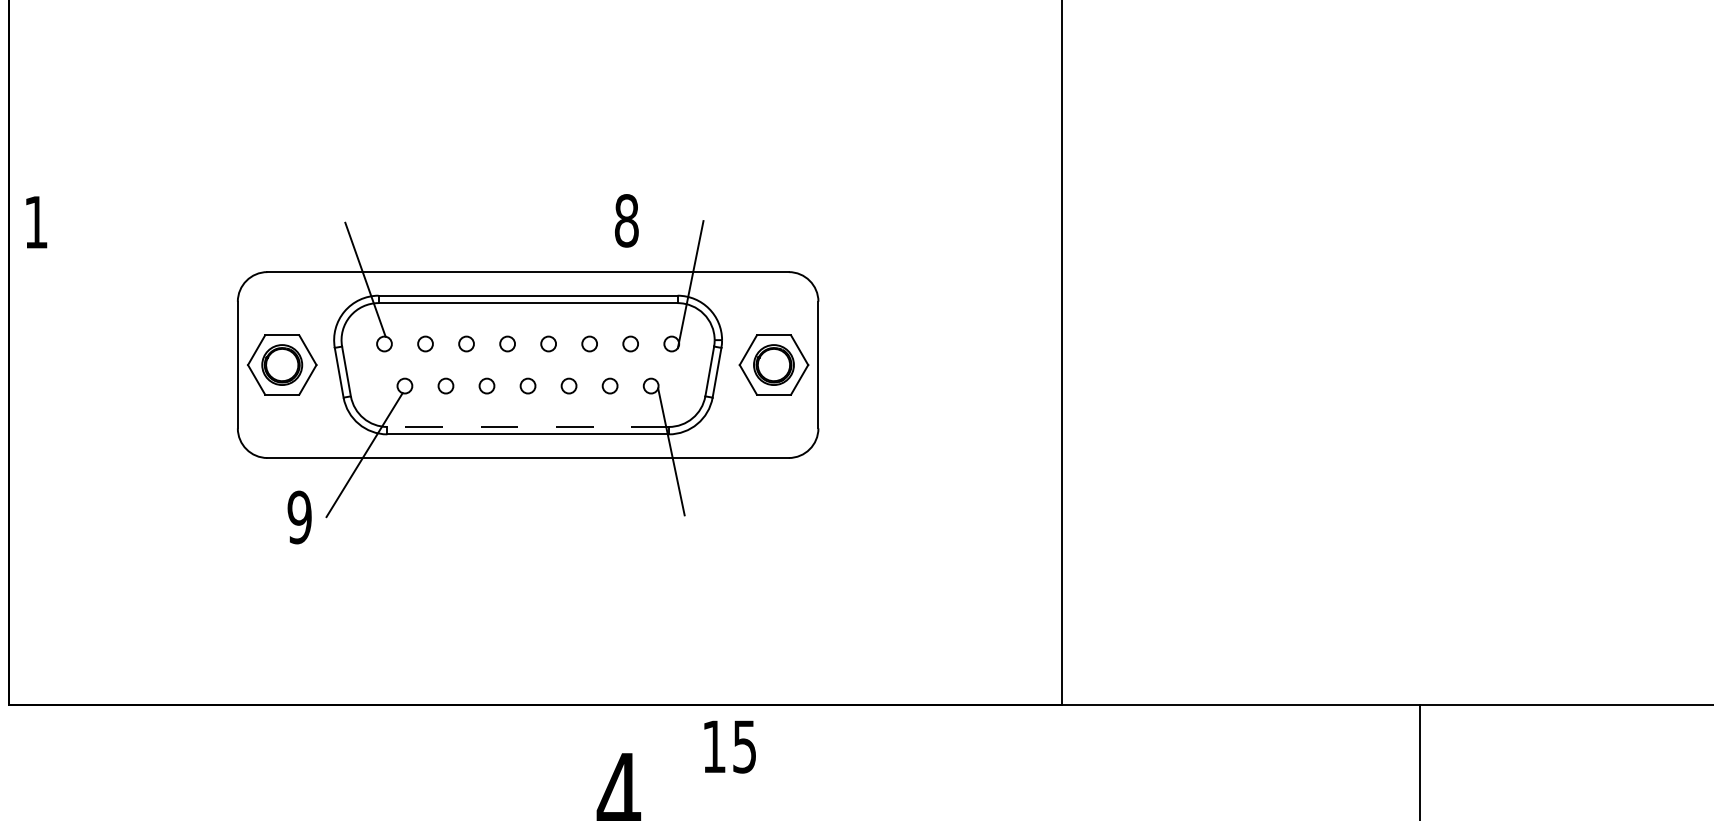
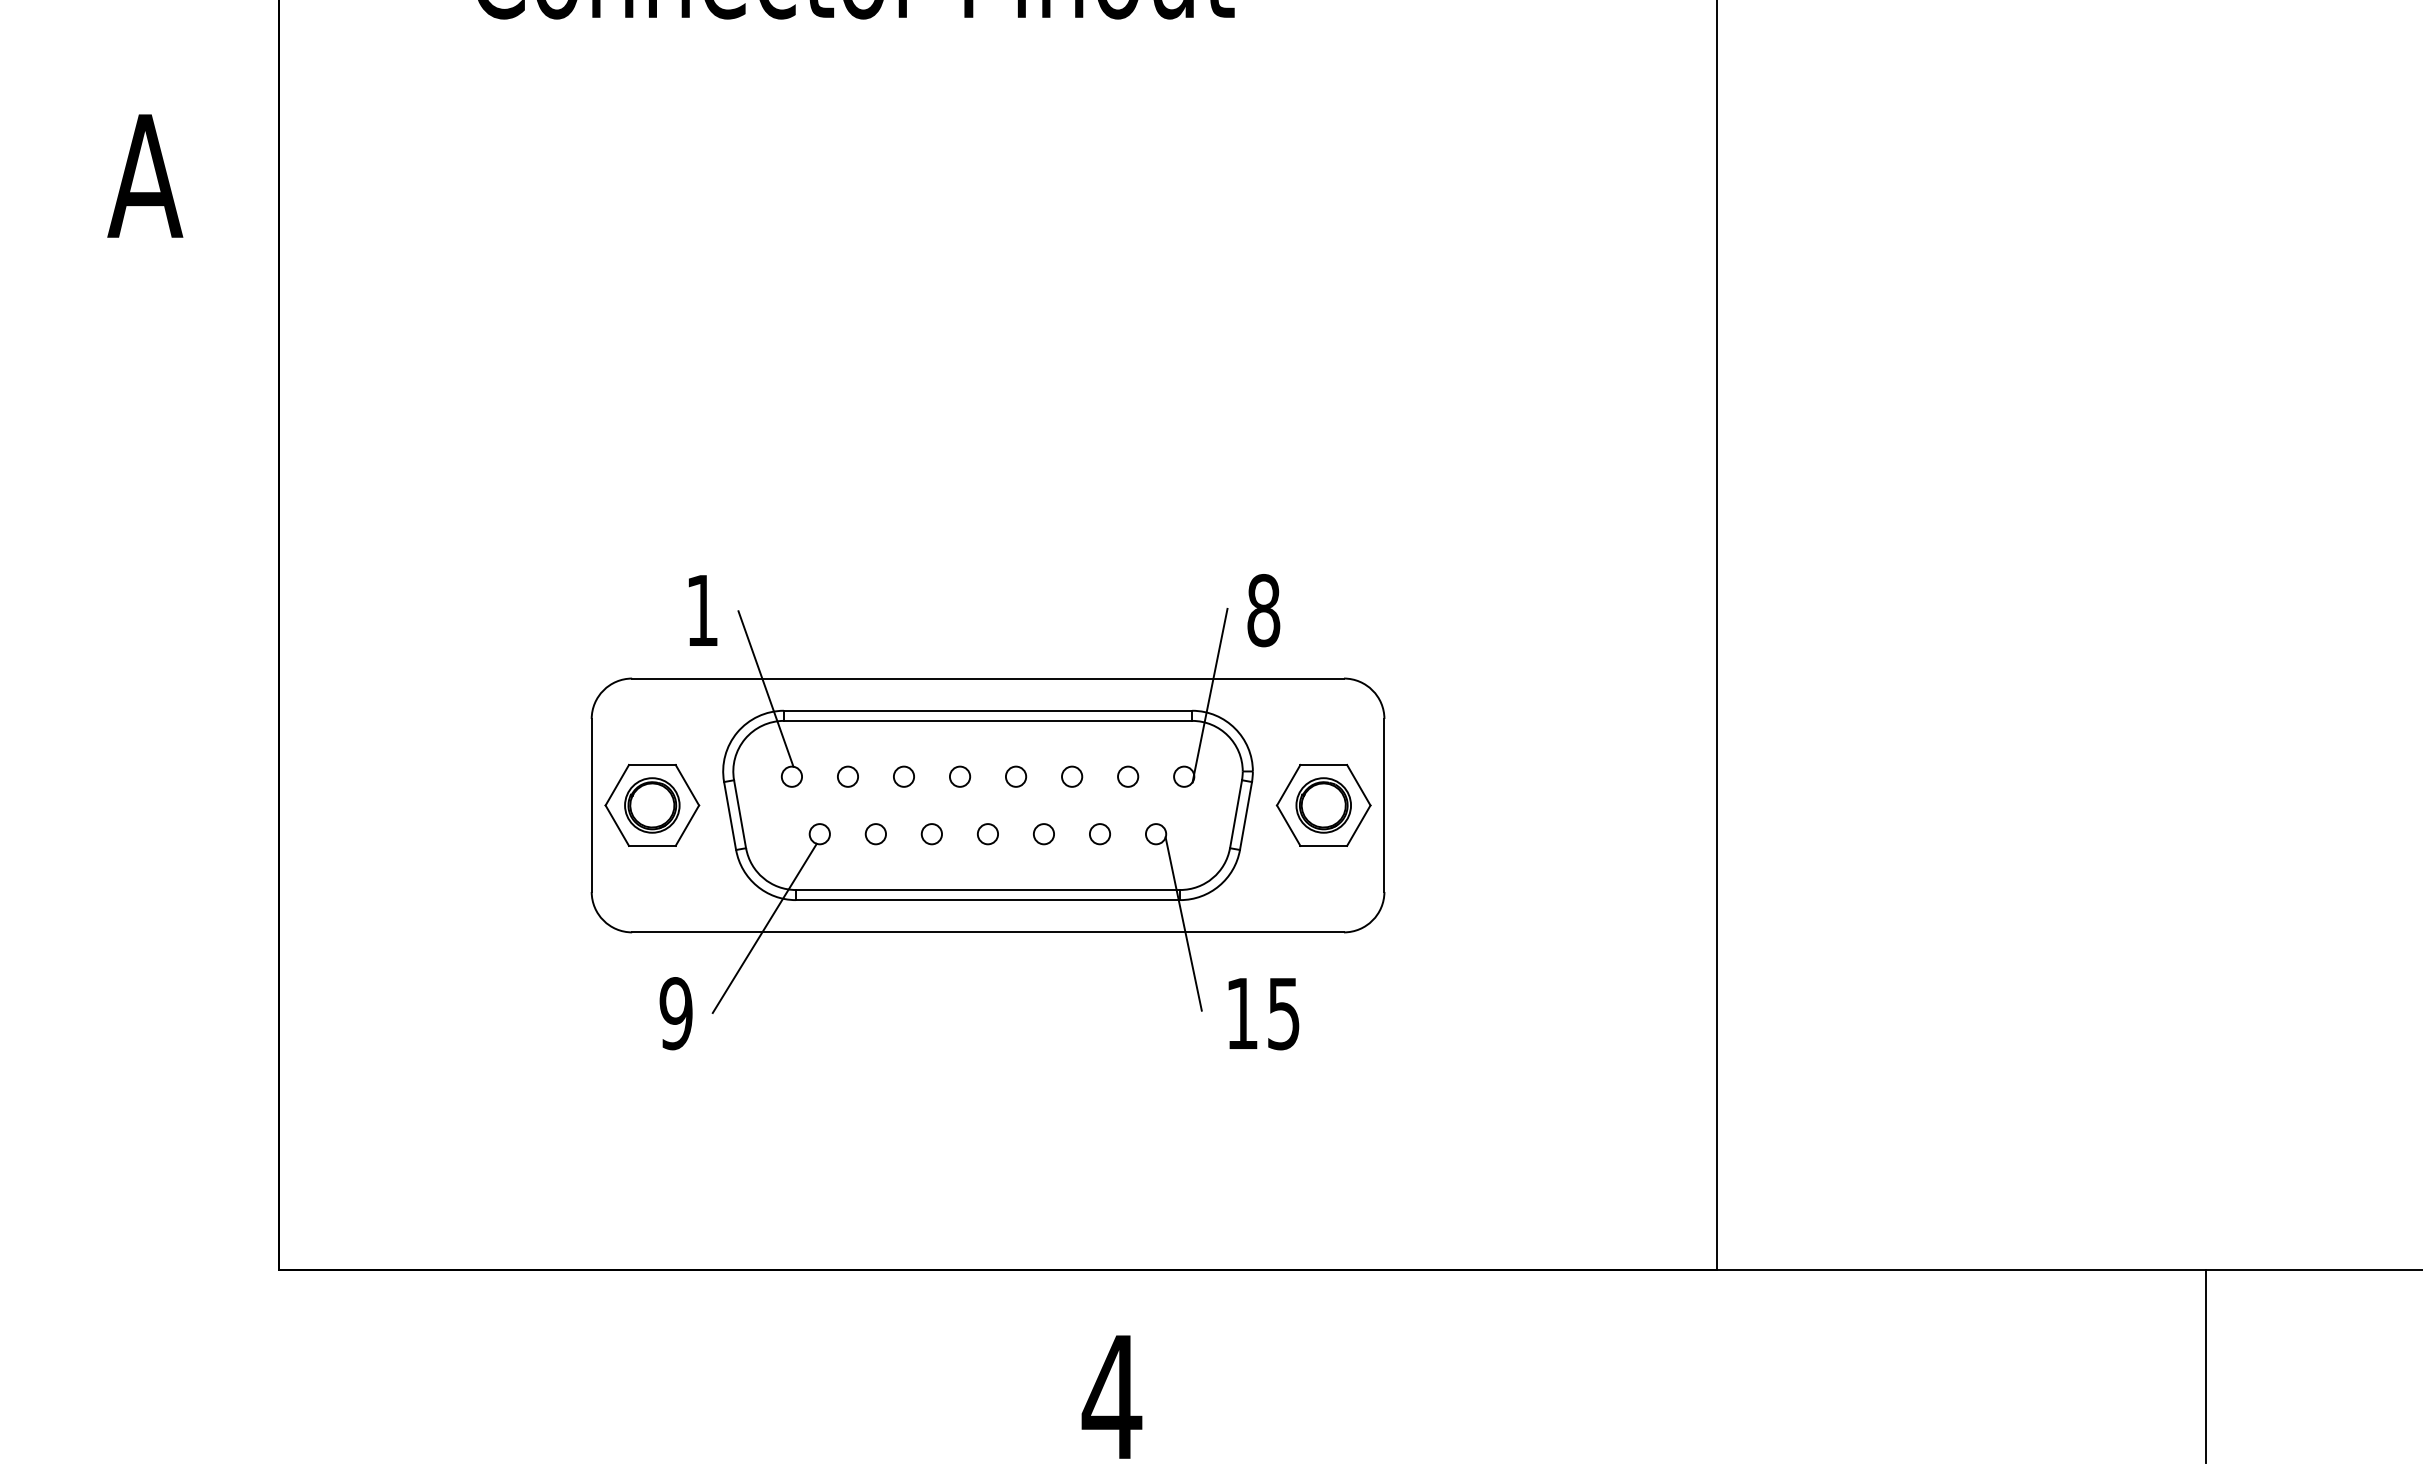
text: (626, 220) -> (1263, 610), moved
text: (37, 222) -> (703, 610), moved
line: (527, 427) -> (987, 890), dashed -> solid
text: (729, 747) -> (1263, 1014), moved

